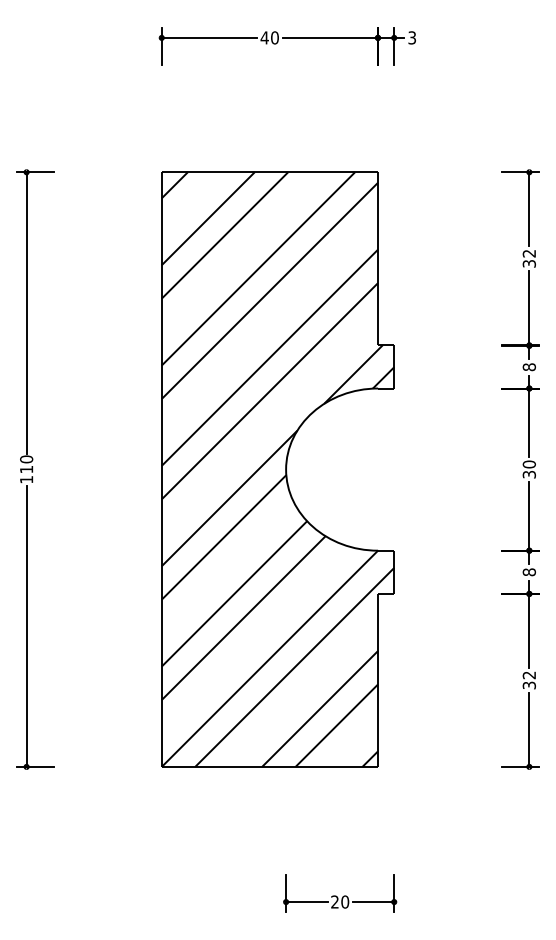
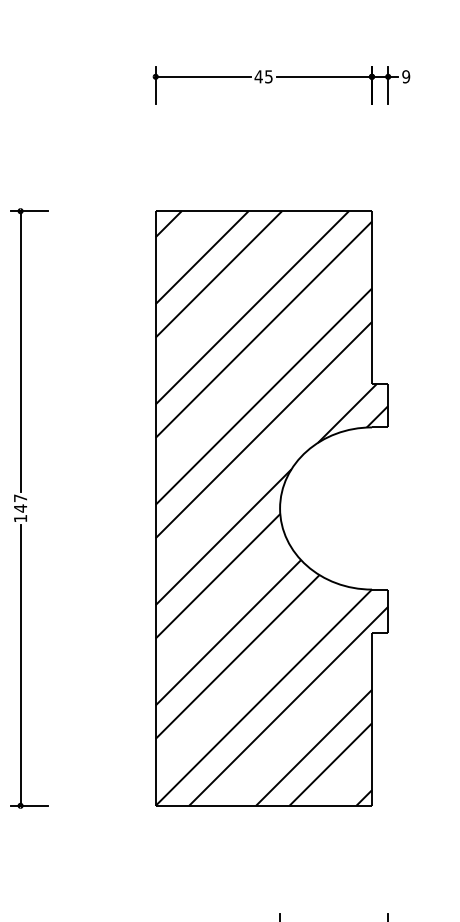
text: (274, 37) -> (268, 76), 40 -> 45
text: (412, 37) -> (406, 76), 3 -> 9
text: (26, 464) -> (20, 503), 110 -> 147

